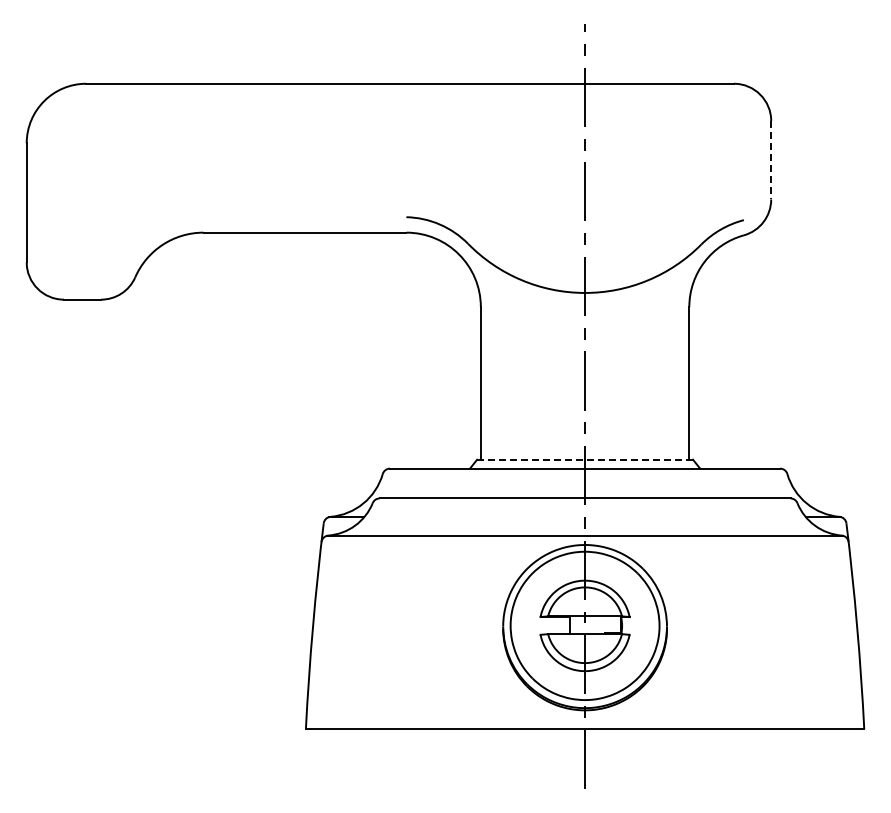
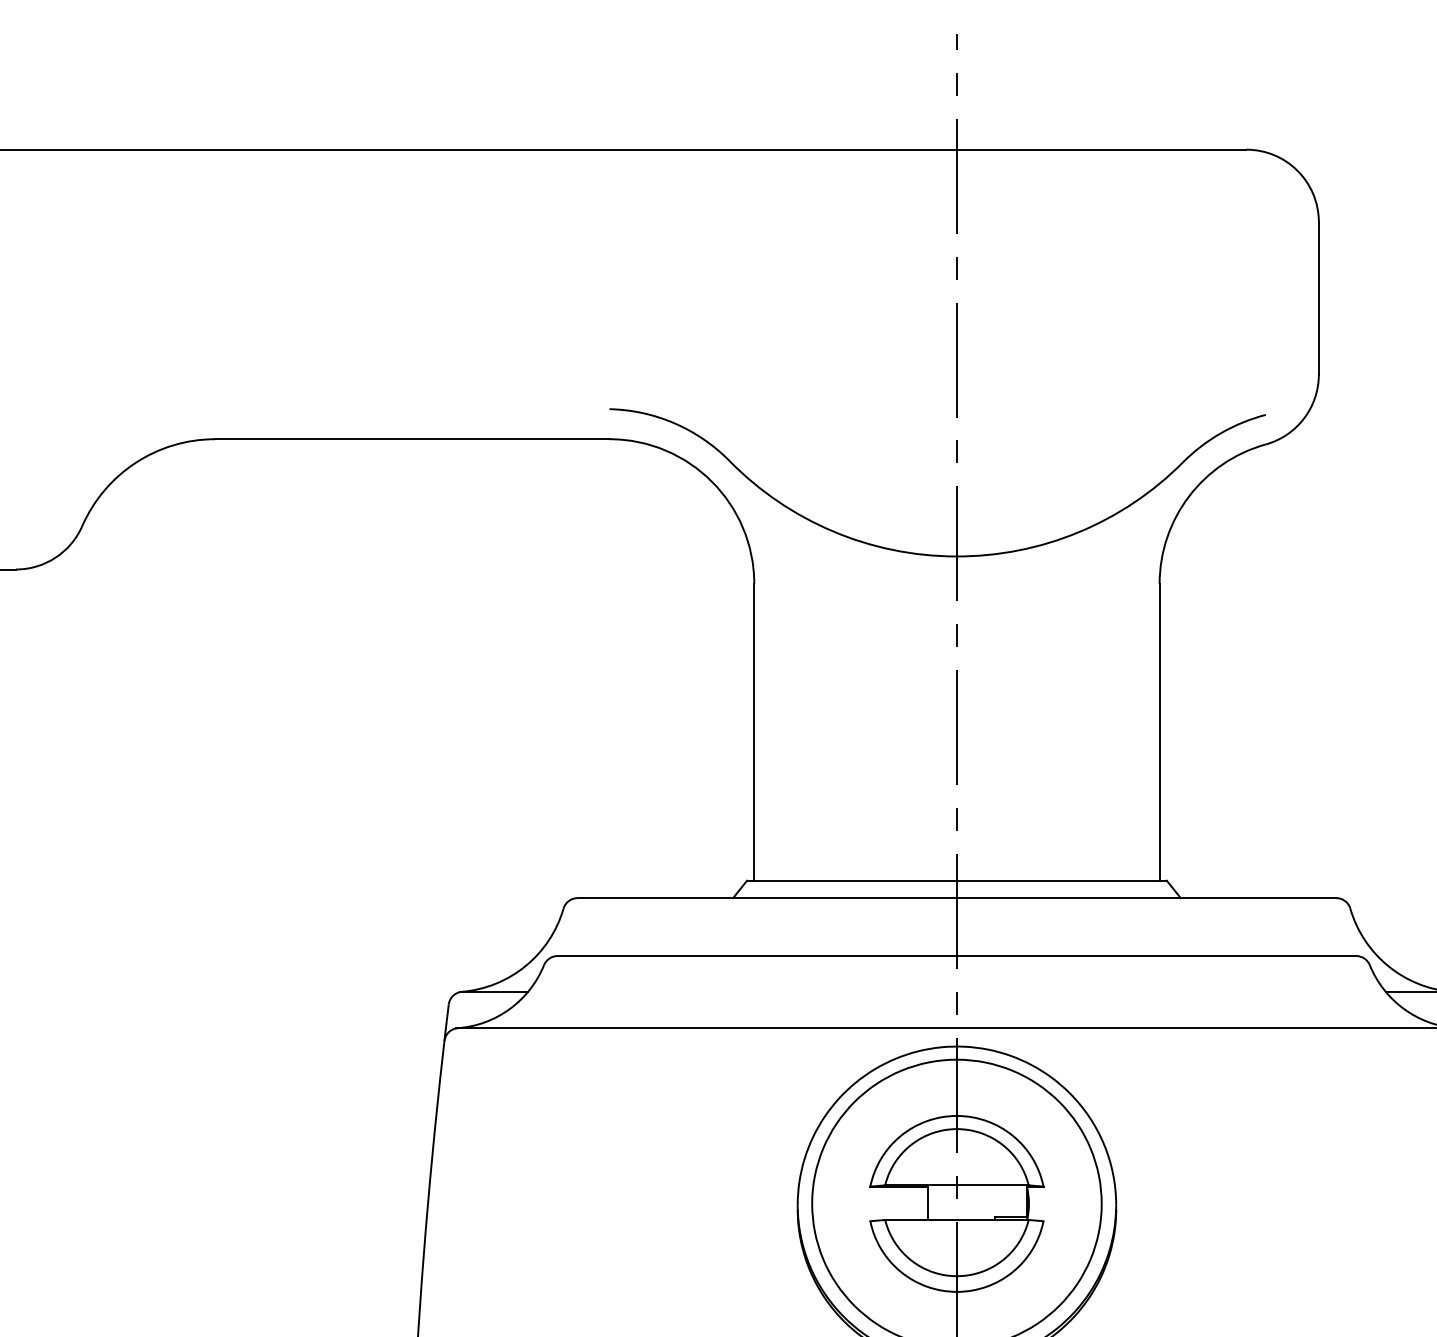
line: (771, 160) -> (1319, 298), dashed -> solid
line: (585, 459) -> (957, 880), dashed -> solid

